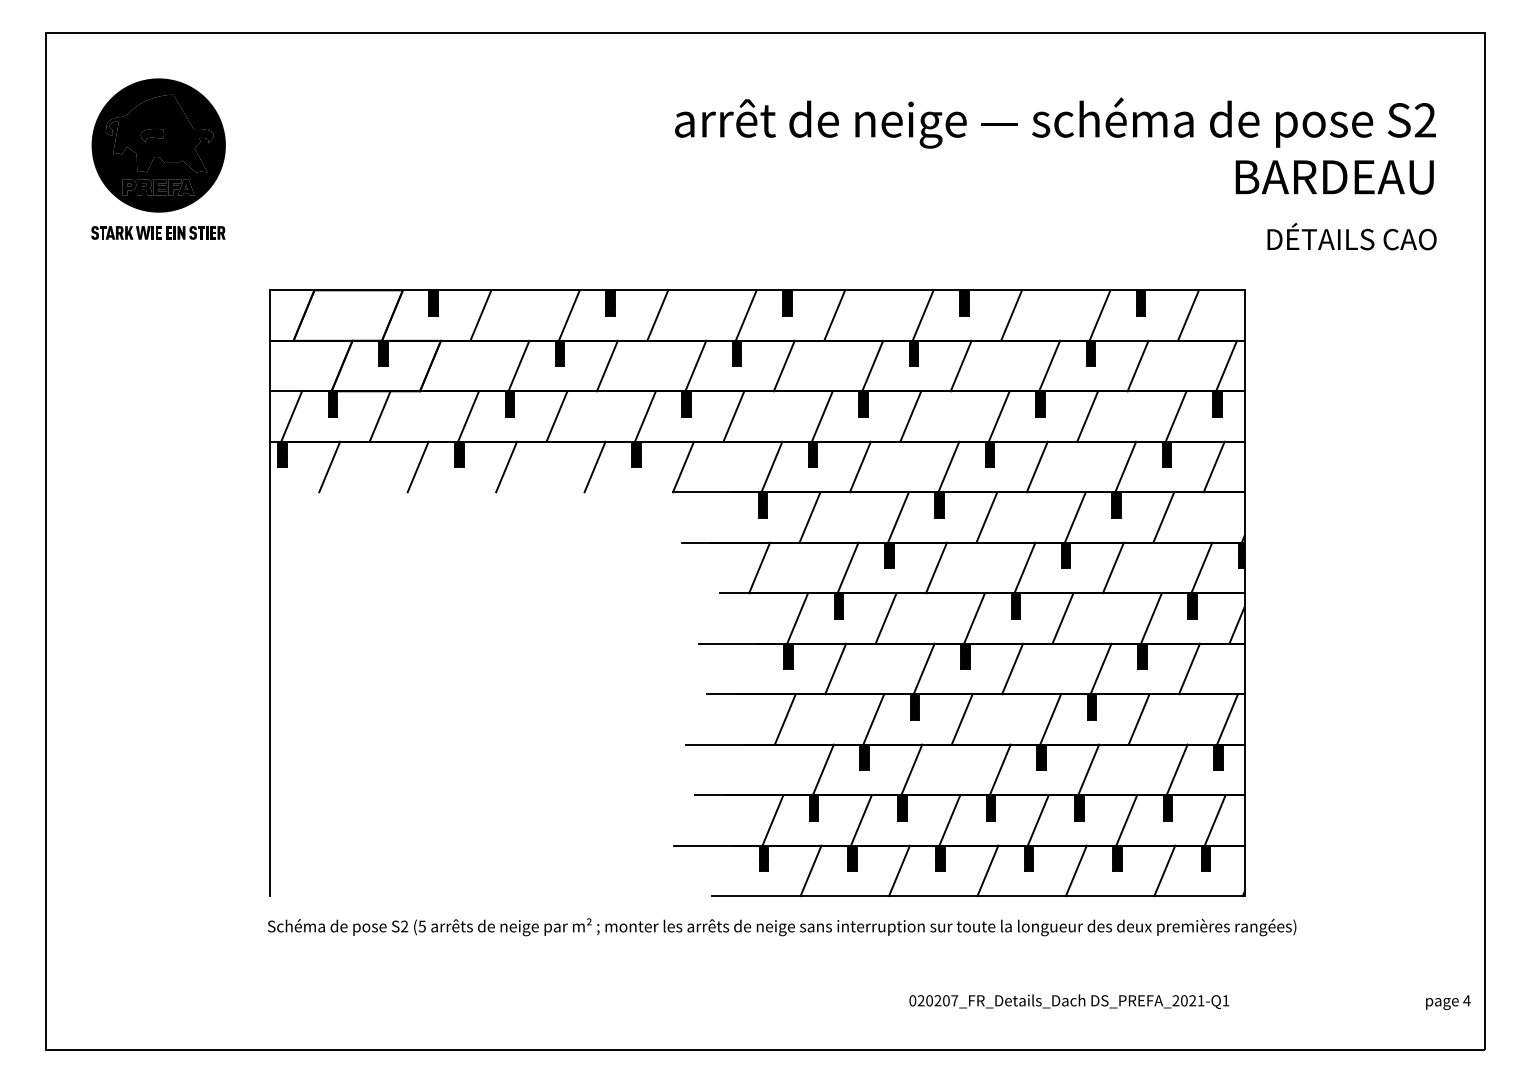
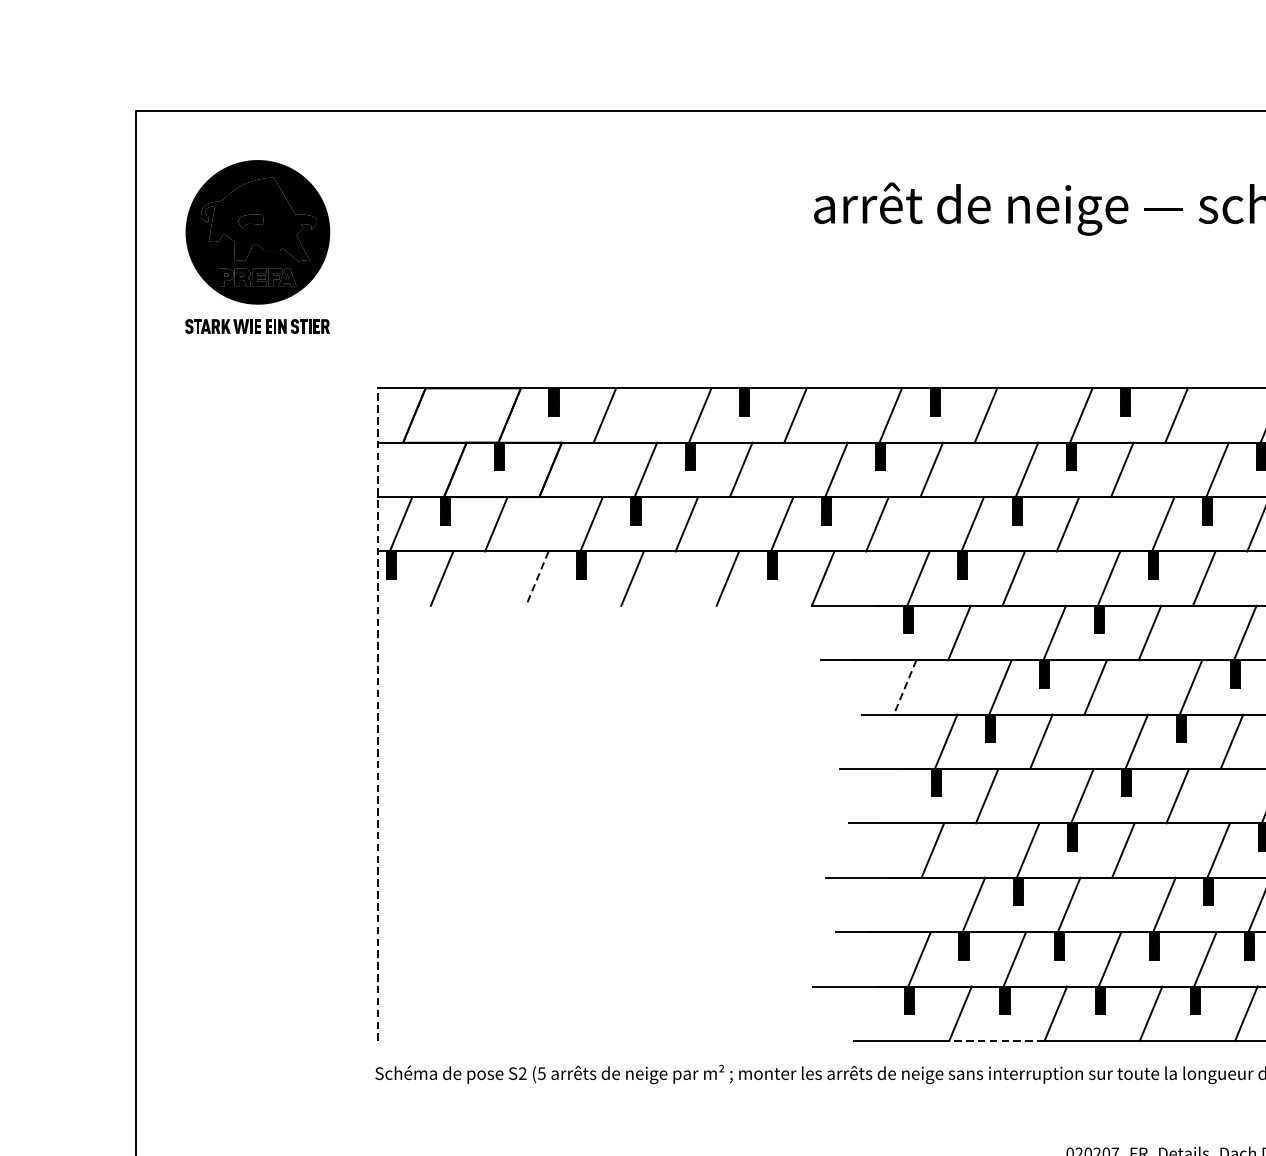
line: (417, 467) -> (536, 579), solid -> dashed
line: (759, 568) -> (905, 687), solid -> dashed
line: (269, 593) -> (377, 714), solid -> dashed
line: (844, 896) -> (996, 1041), solid -> dashed

